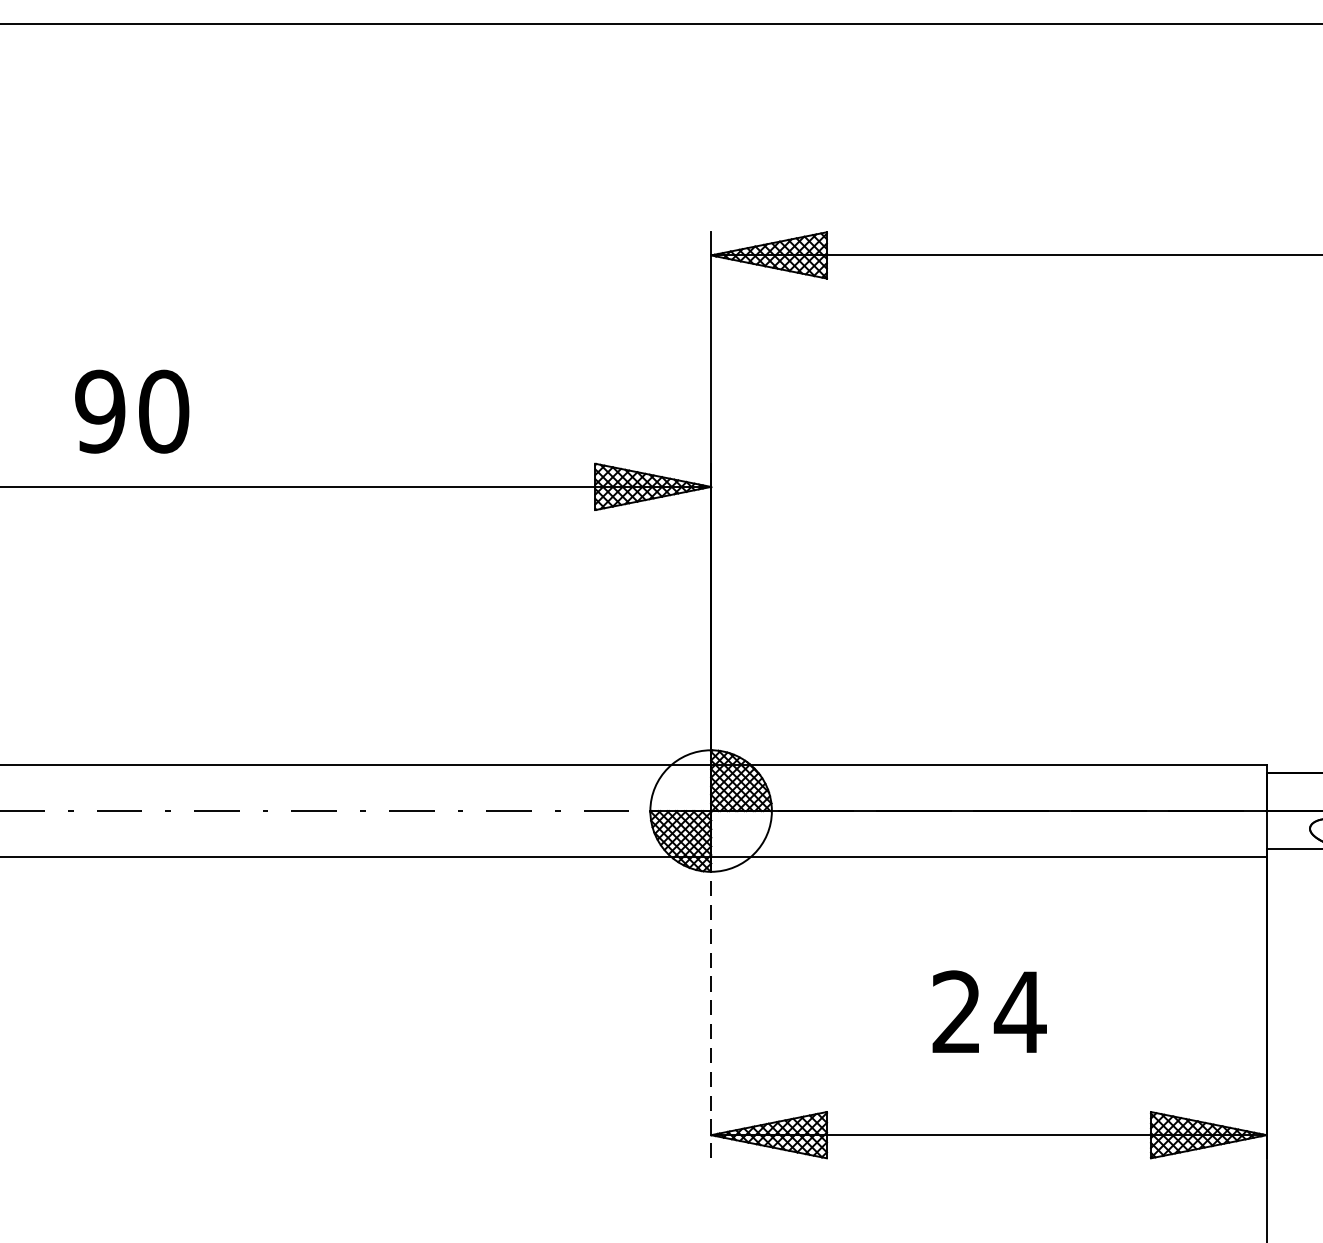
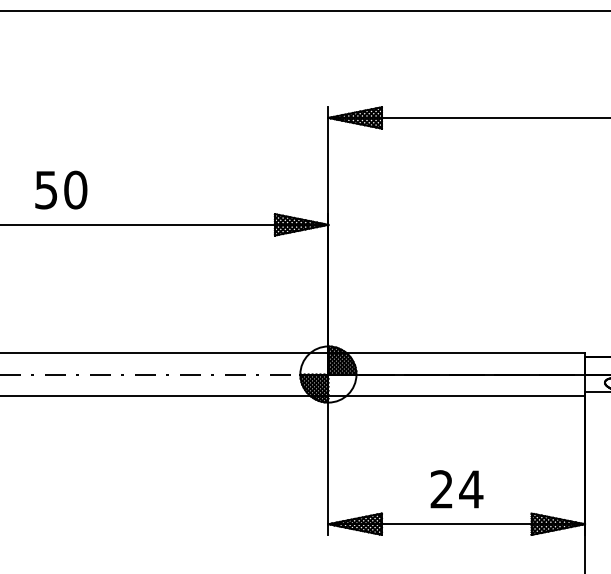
text: (98, 410) -> (45, 189), 90 -> 50
line: (711, 1008) -> (328, 465), dashed -> solid
text: (988, 1012) -> (456, 489), moved

